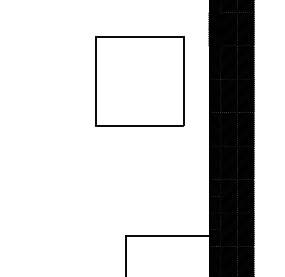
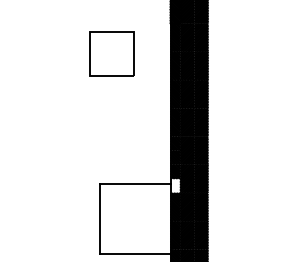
part: (139, 81) -> (111, 53), size x0.6
hatch: (215, 237) -> (175, 185), removed

